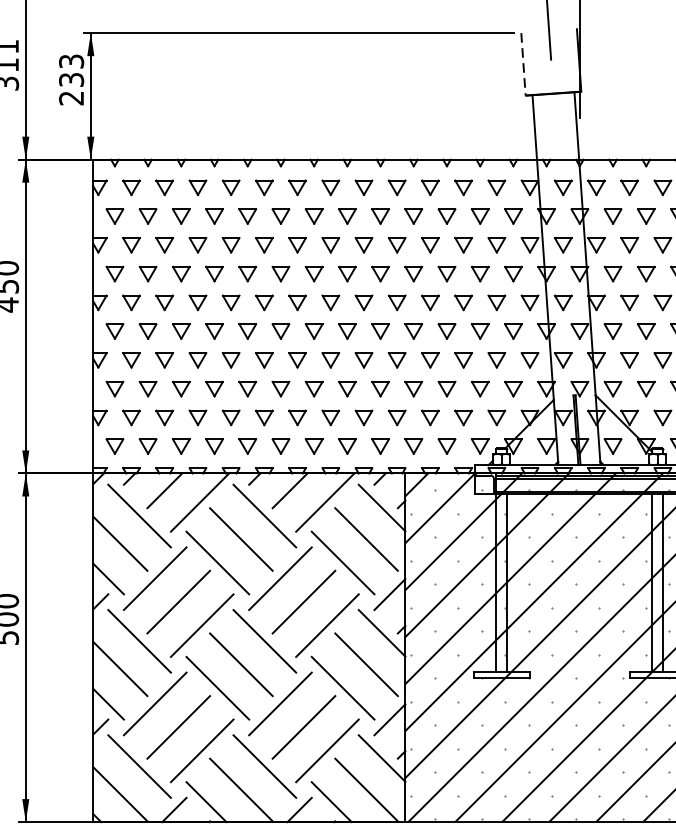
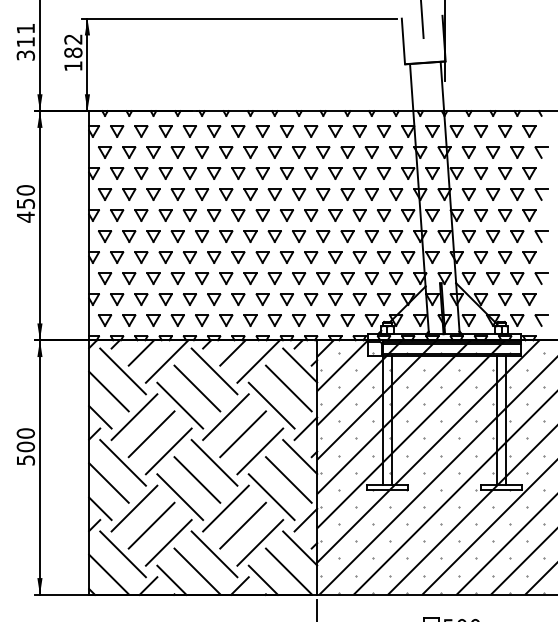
line: (523, 64) -> (403, 41), dashed -> solid
text: (71, 79) -> (73, 52), 233 -> 182

